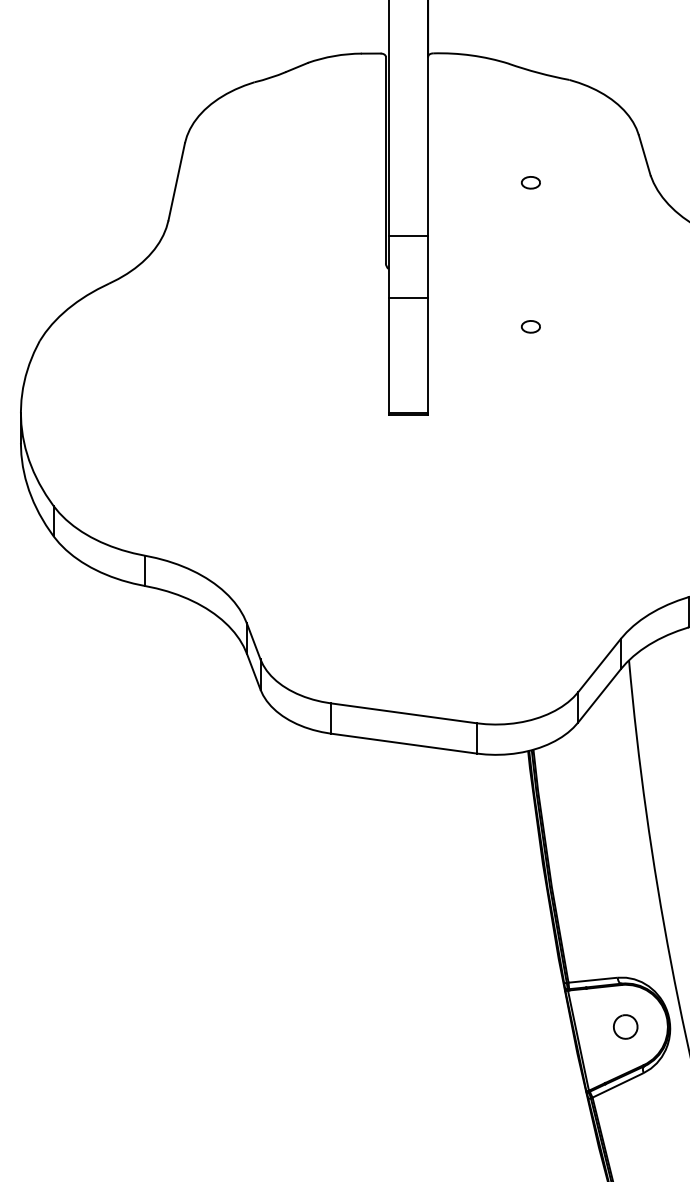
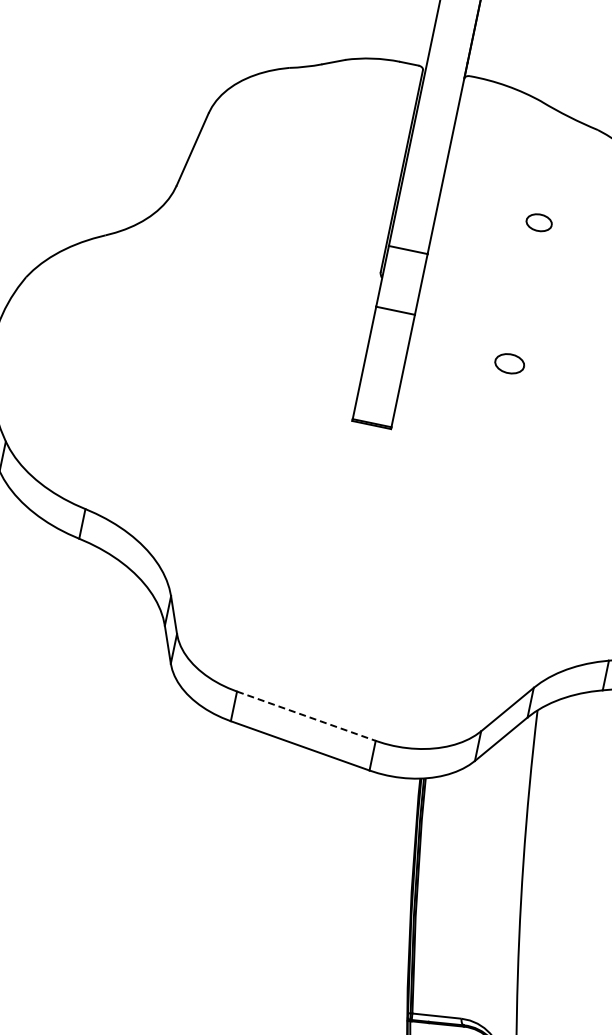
part: (530, 182) -> (538, 222), size x1.4
part: (530, 326) -> (509, 363), size x1.6
line: (403, 713) -> (305, 716), solid -> dashed

